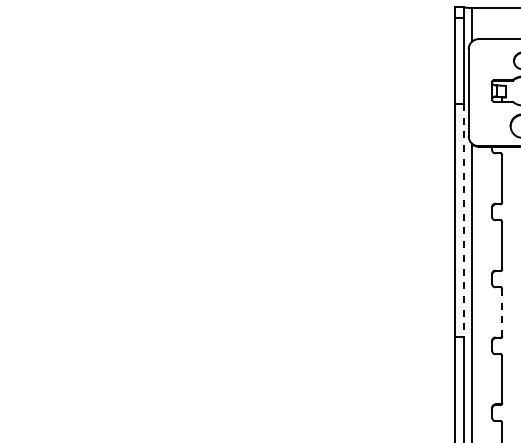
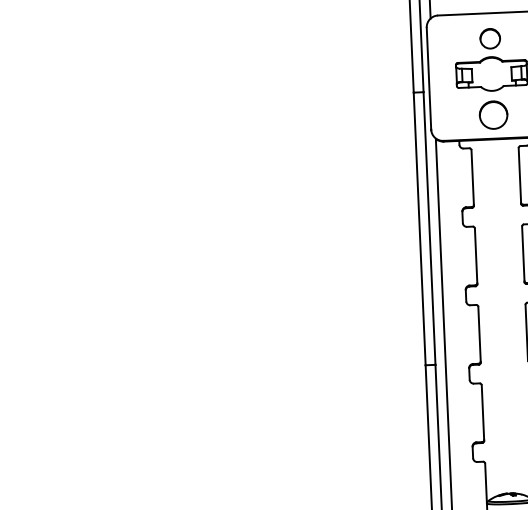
line: (463, 220) -> (429, 228), dashed -> solid
line: (502, 312) -> (479, 334), dashed -> solid

